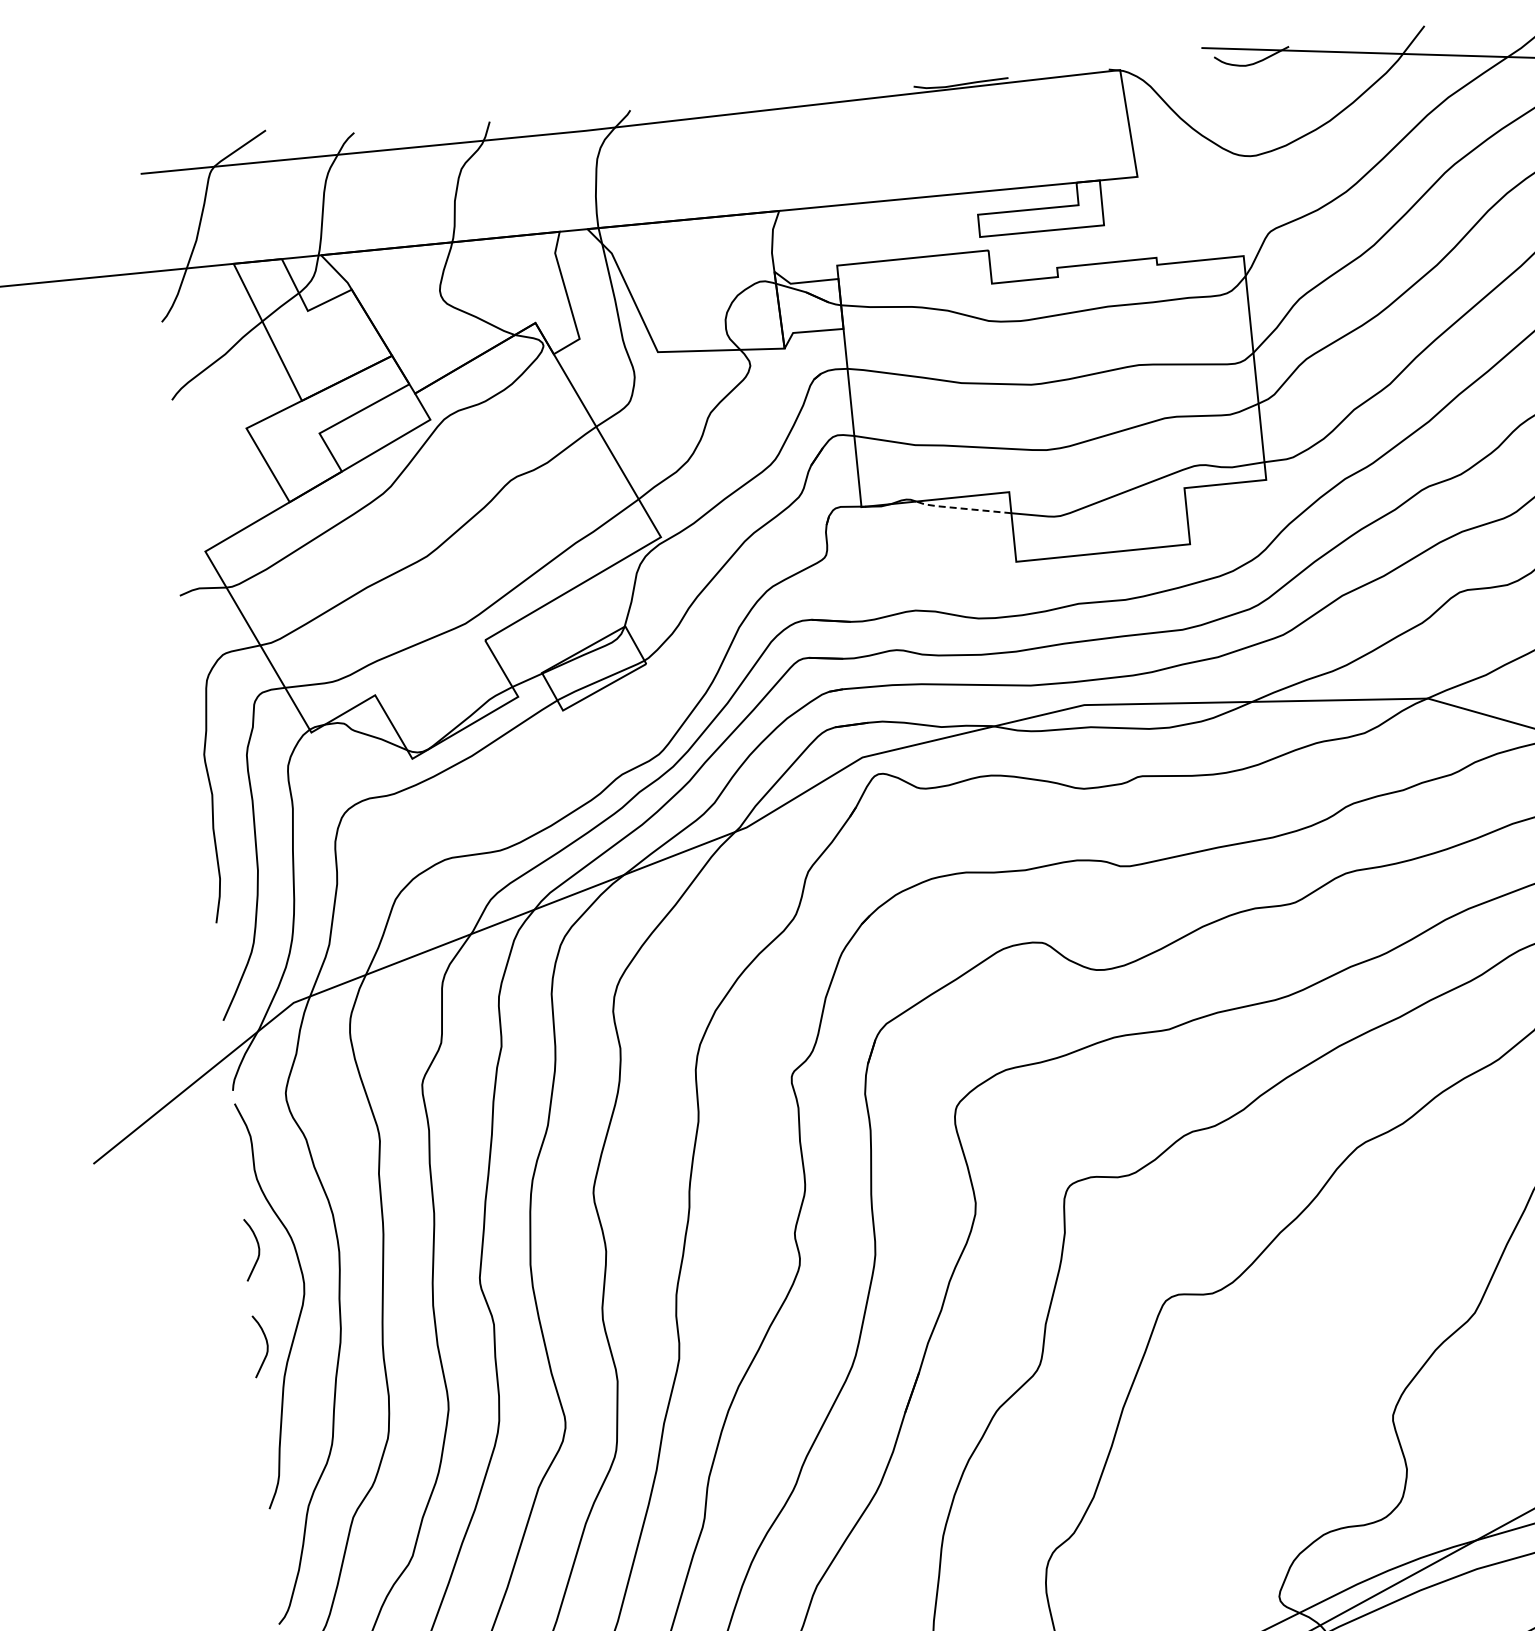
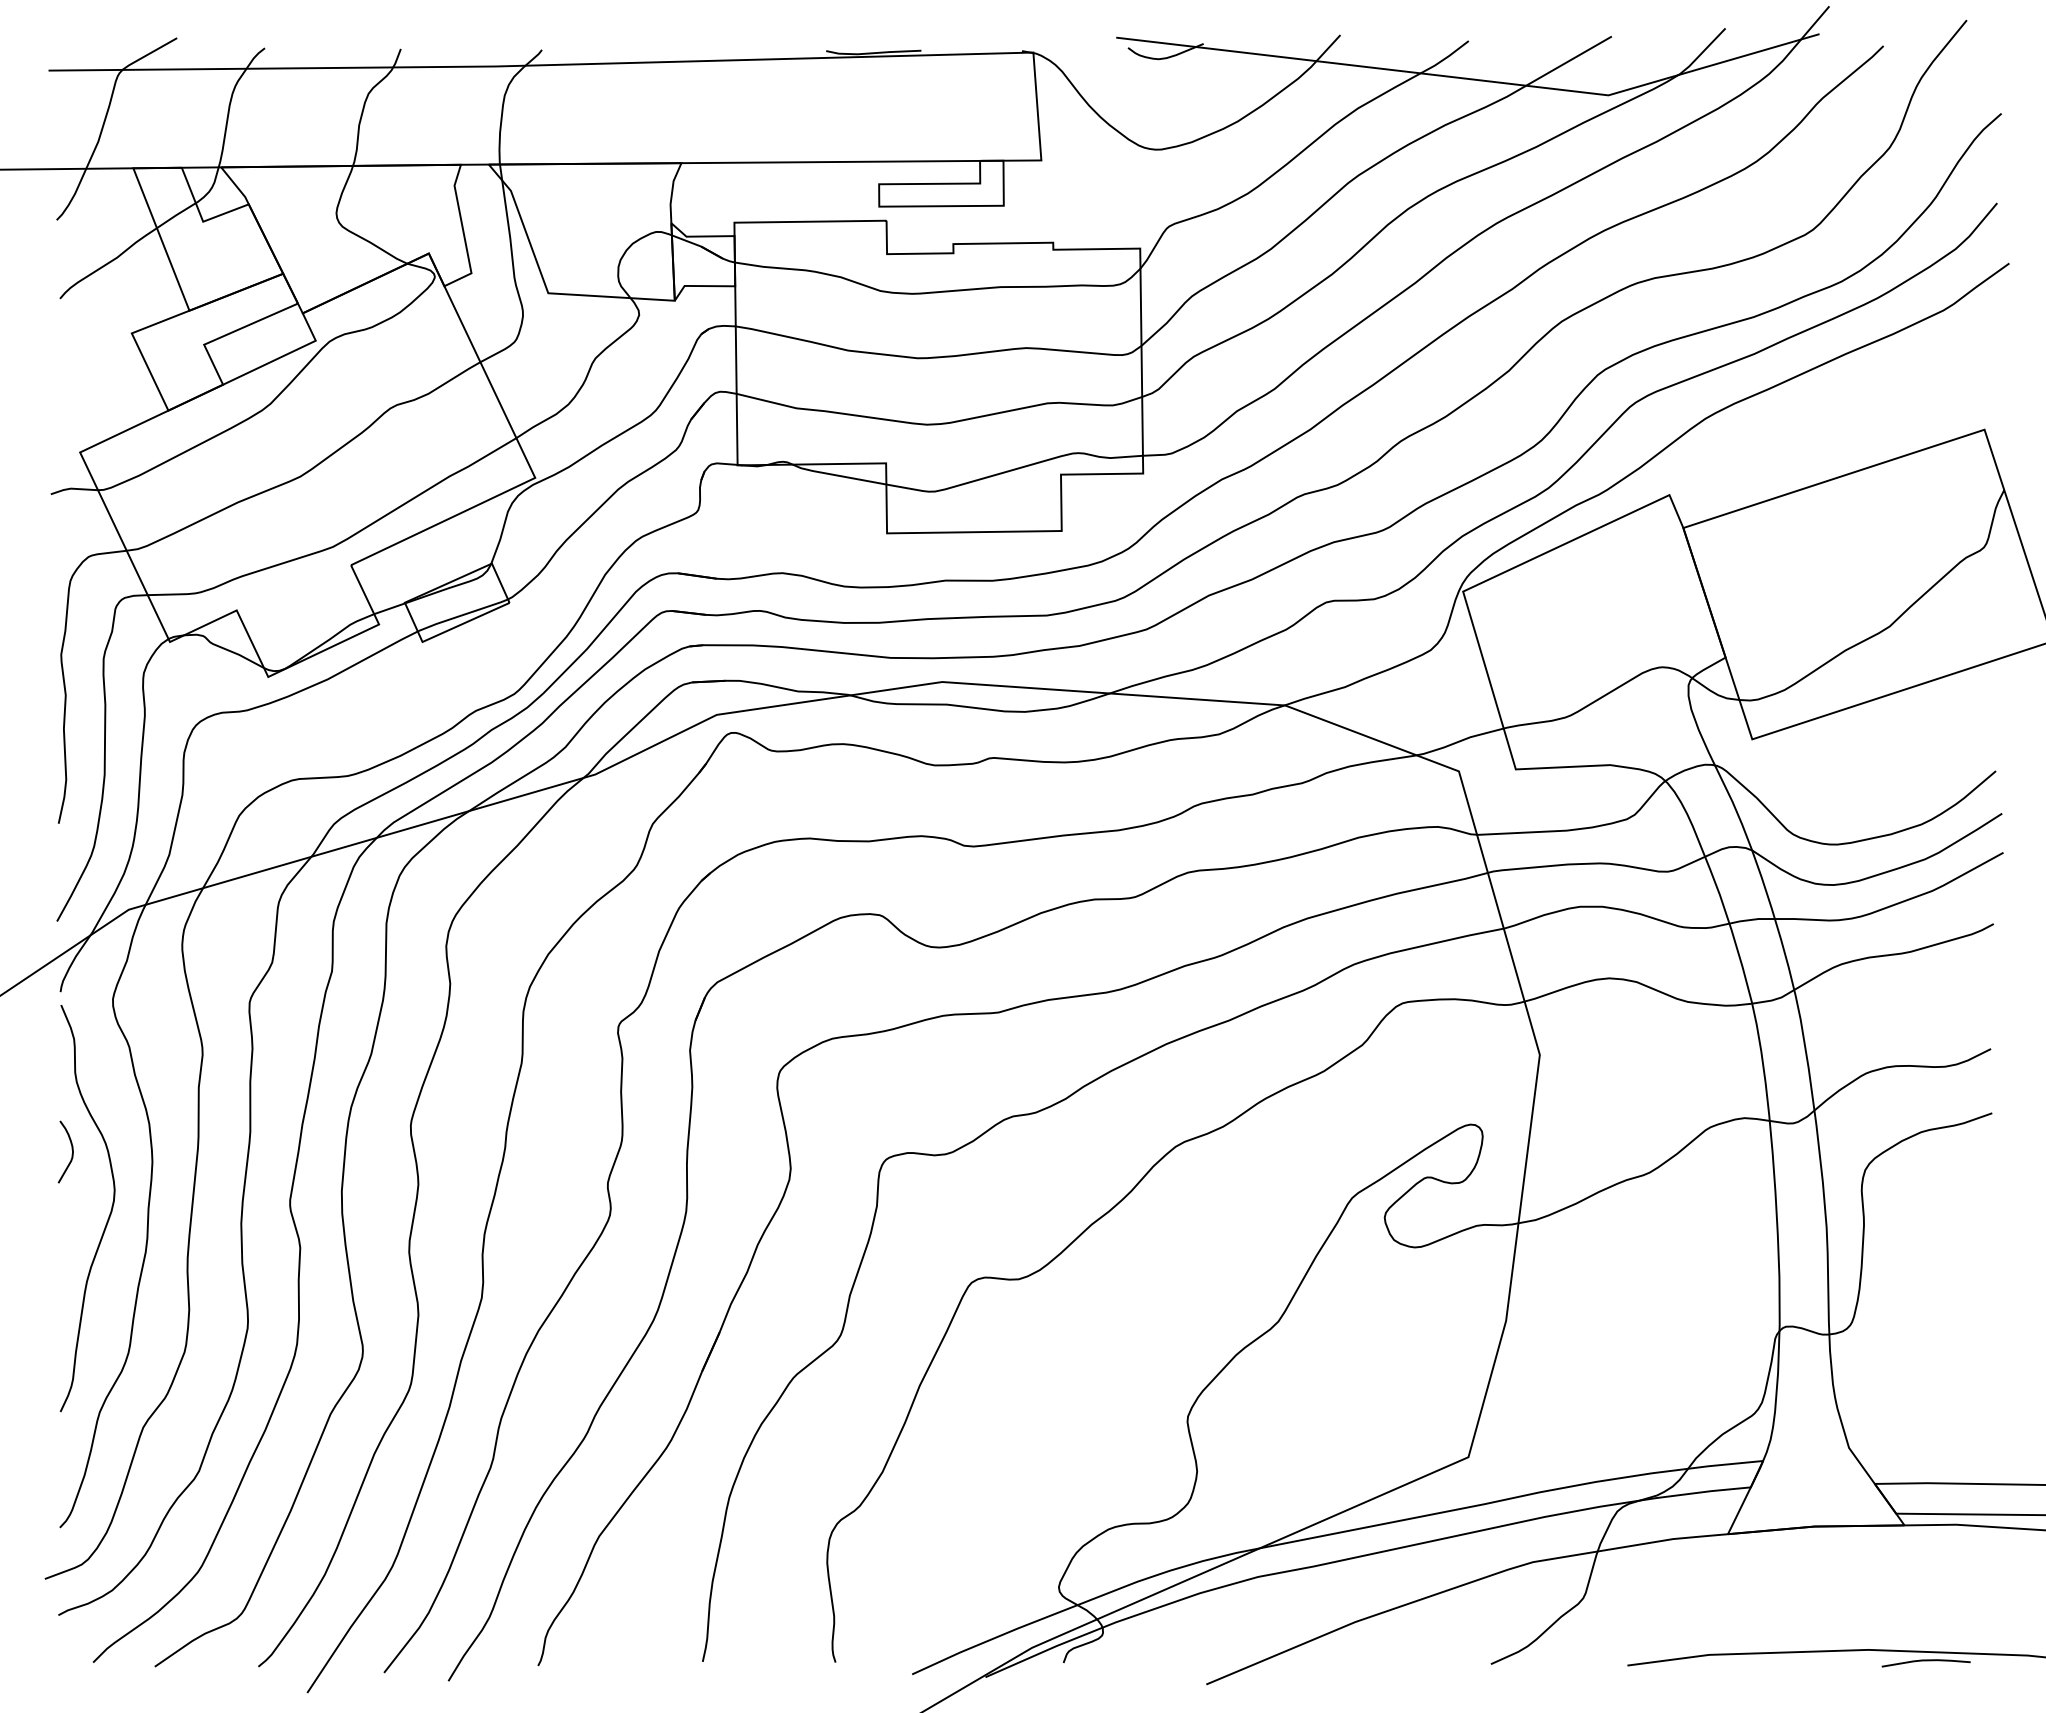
line: (961, 508) -> (837, 475), dashed -> solid
curve: (266, 1343) -> (71, 1246), removed

